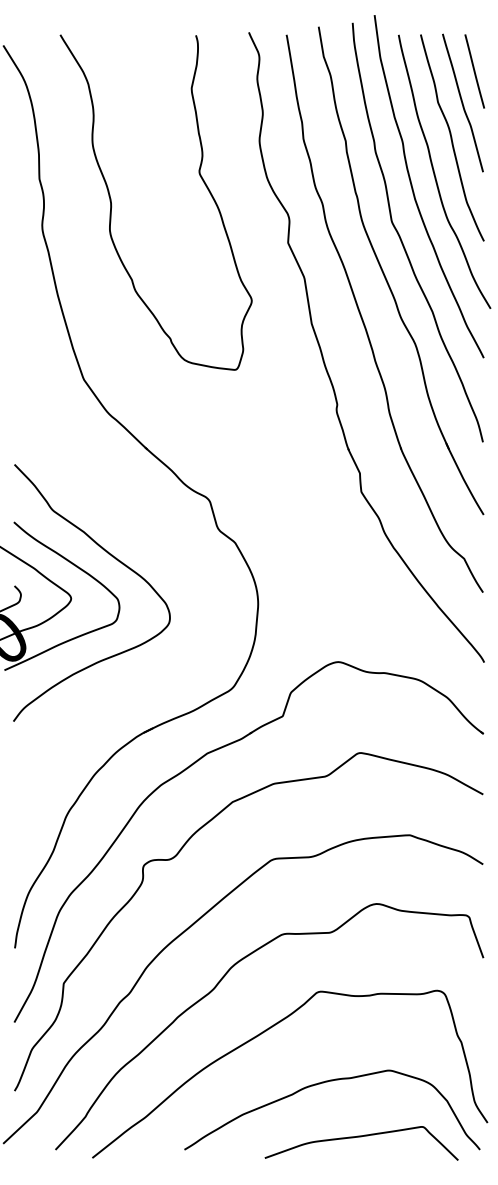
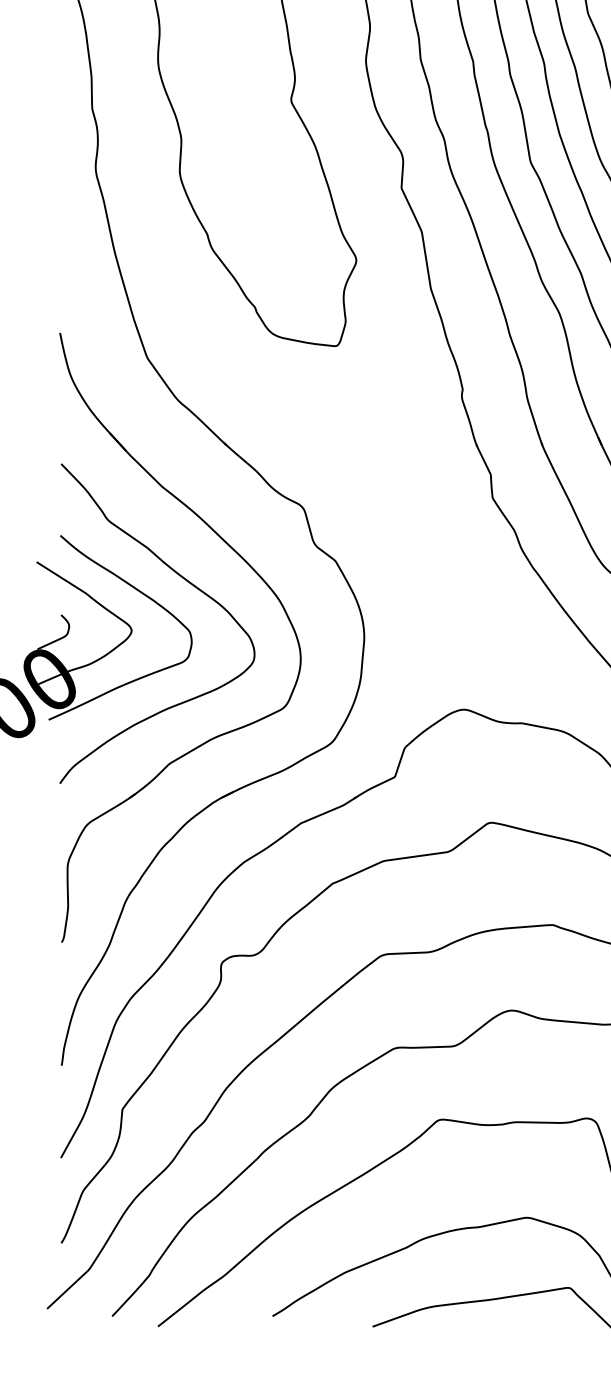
part: (166, 548) -> (250, 568), added

